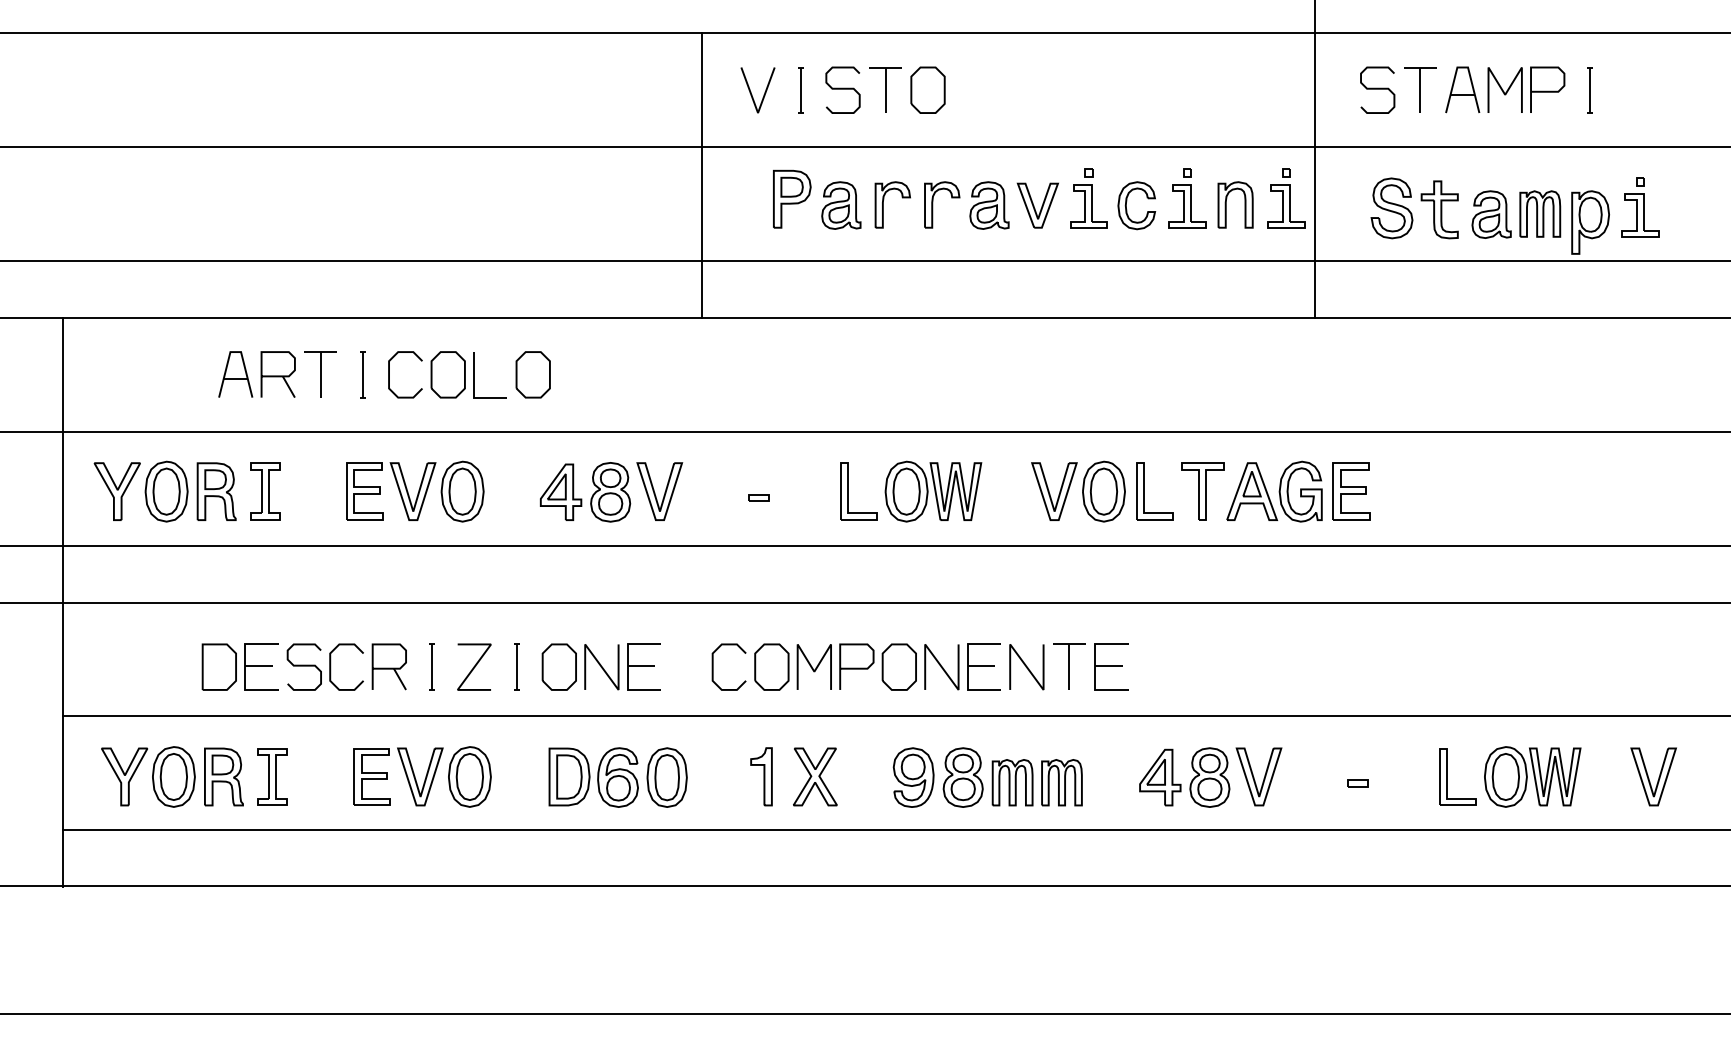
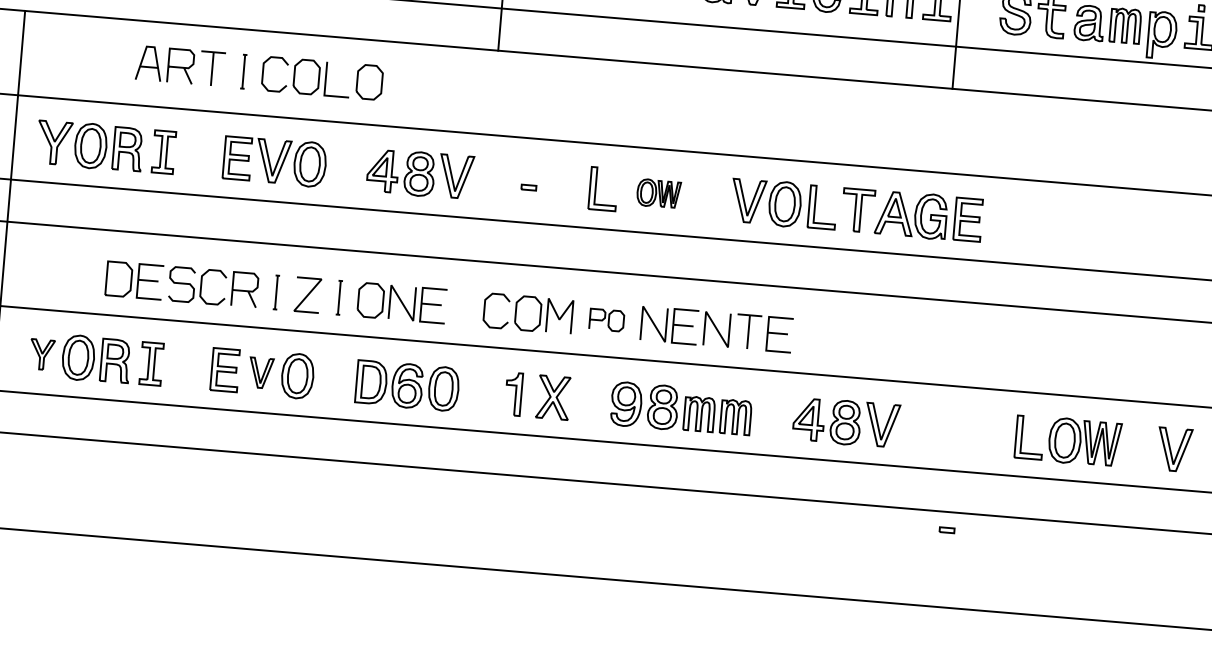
part: (933, 491) -> (658, 193), size x0.6
part: (877, 666) -> (606, 319), size x0.6
part: (124, 776) -> (41, 354), size x0.7
part: (420, 776) -> (261, 372), size x0.7
part: (1357, 783) -> (946, 530), moved

